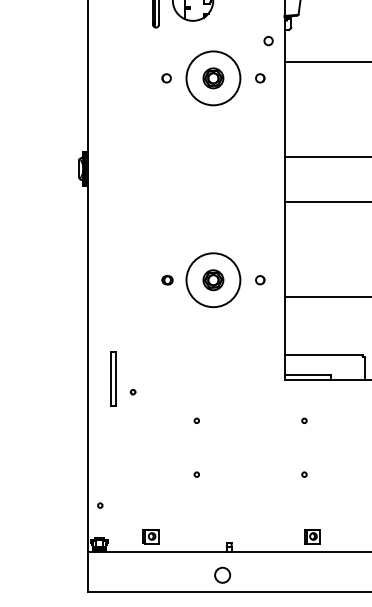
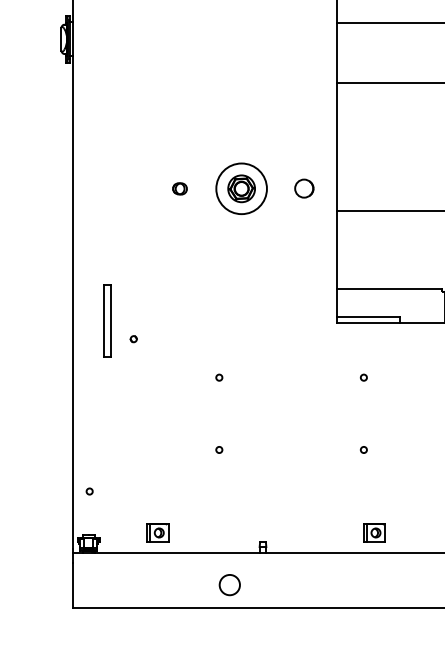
circle: (213, 280) -> (241, 189), size x0.7
part: (260, 280) -> (304, 189), size x1.6
circle: (222, 574) -> (229, 584), moved

